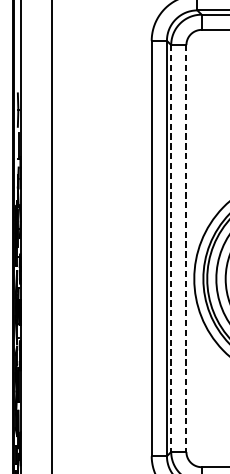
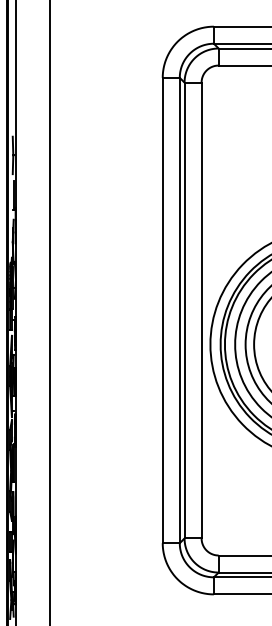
line: (171, 248) -> (184, 310), dashed -> solid
line: (186, 248) -> (201, 310), dashed -> solid

